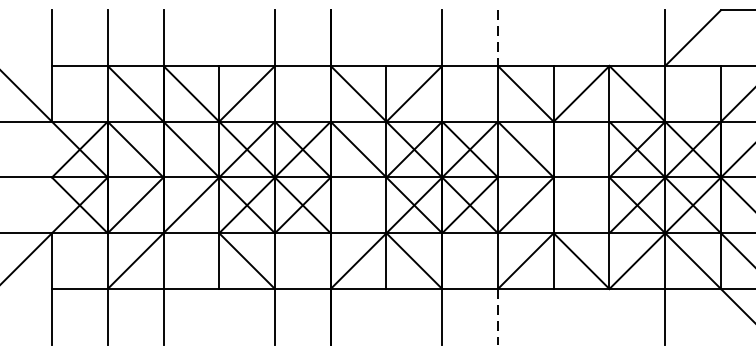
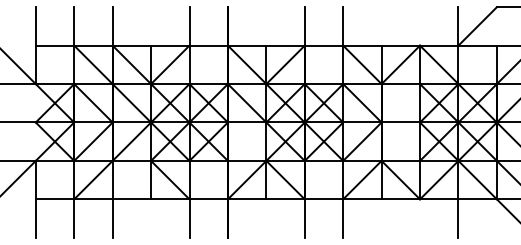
line: (498, 38) -> (343, 26), dashed -> solid
line: (498, 318) -> (343, 219), dashed -> solid

